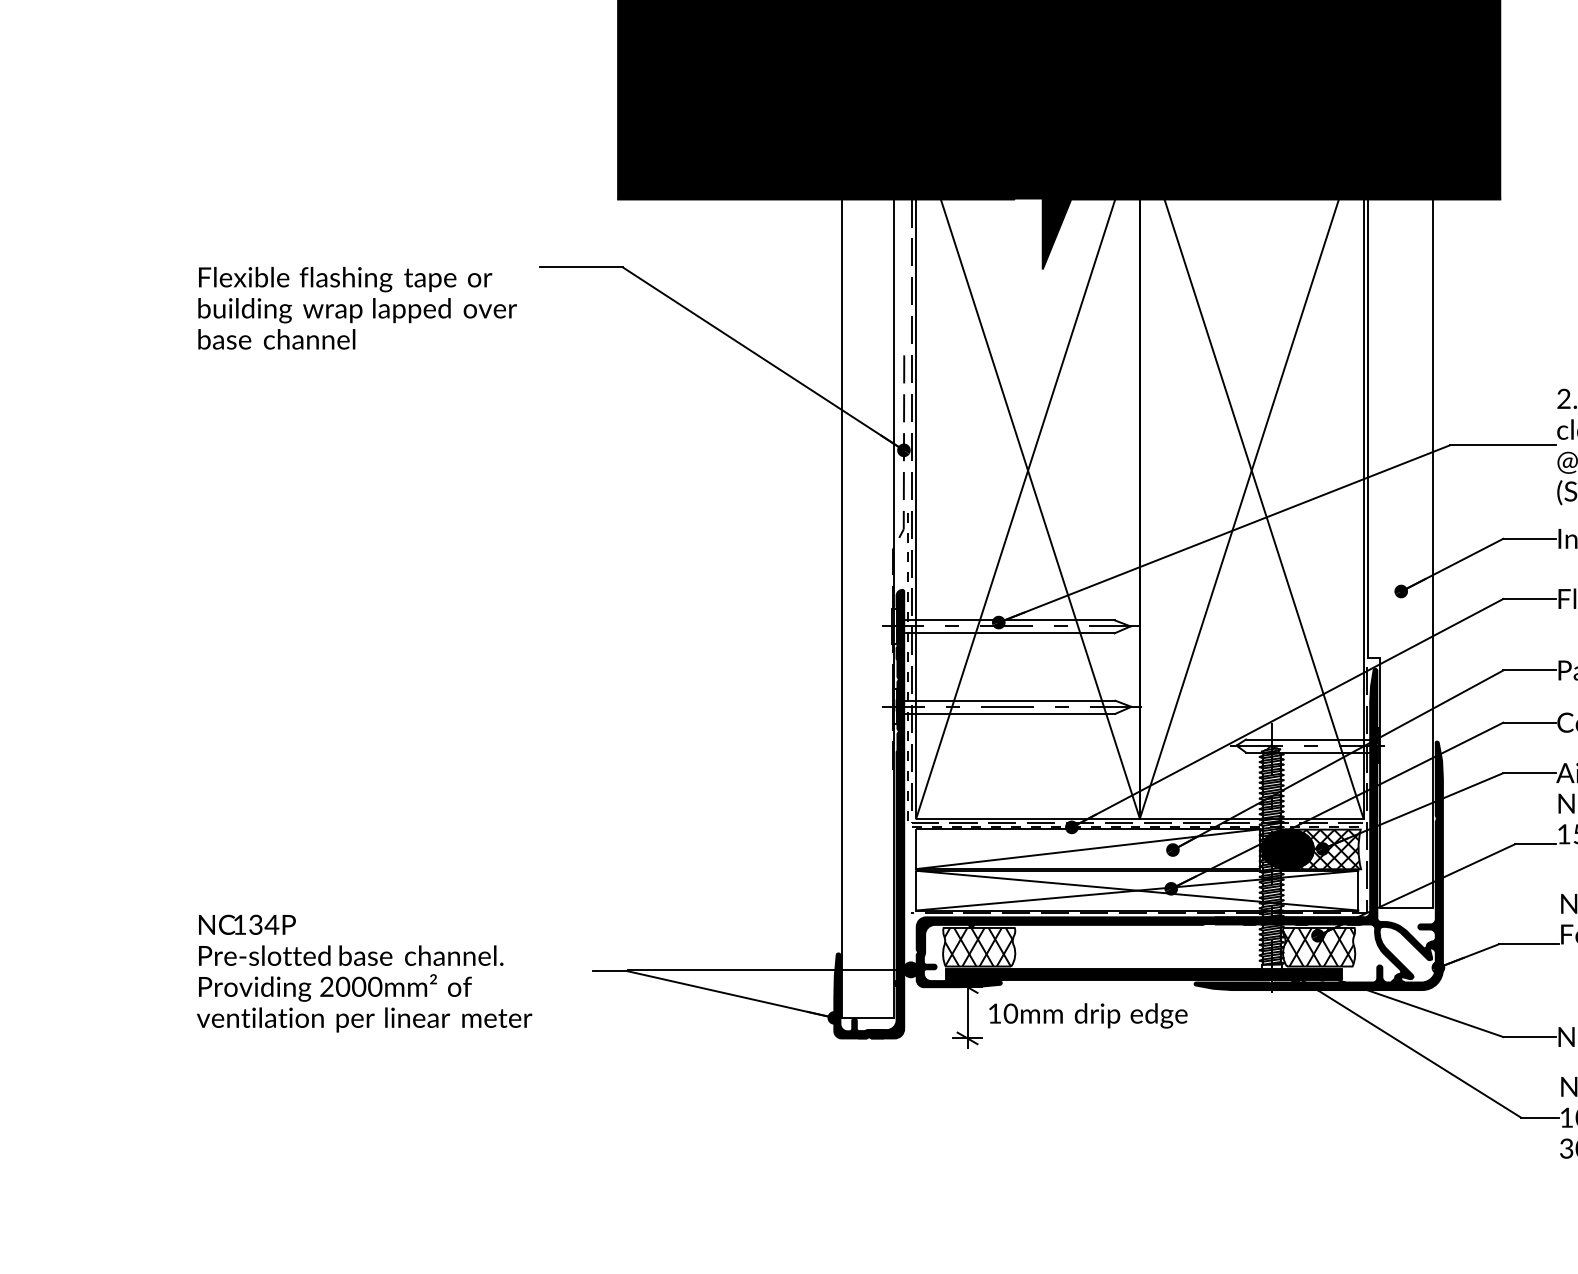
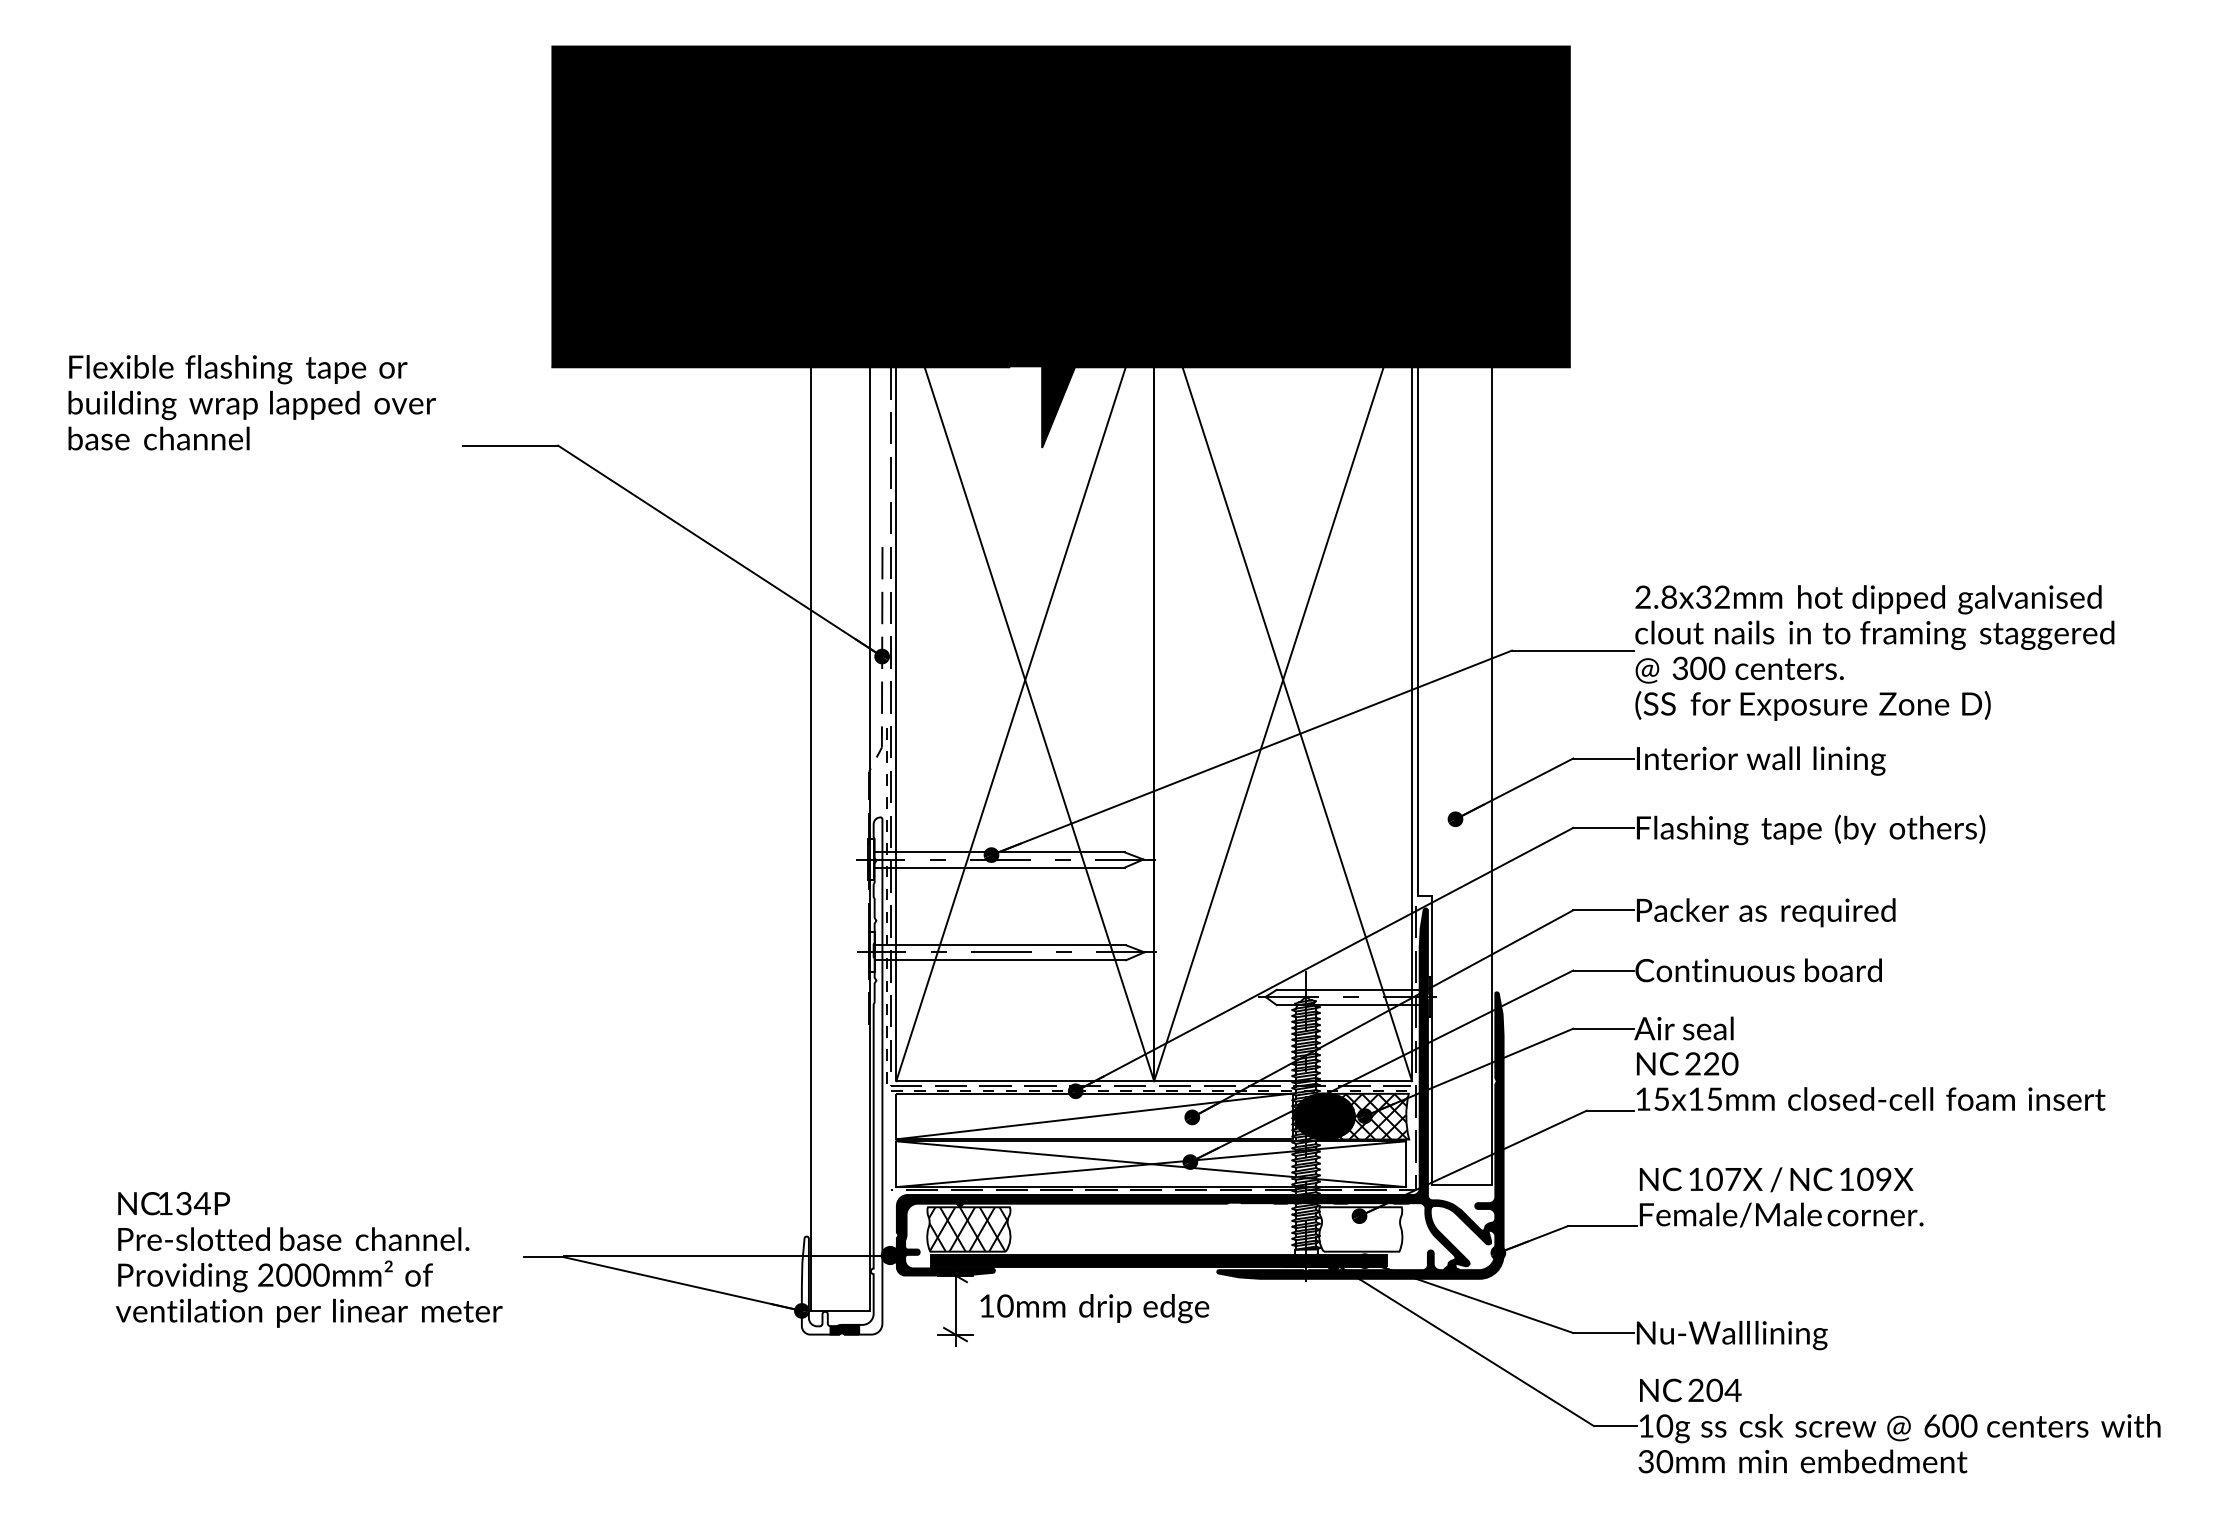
text: (356, 308) -> (251, 402), moved
fill: (868, 813) -> (841, 1075), removed
hatch: (1318, 947) -> (1360, 1229), removed
text: (364, 973) -> (309, 1259), moved

